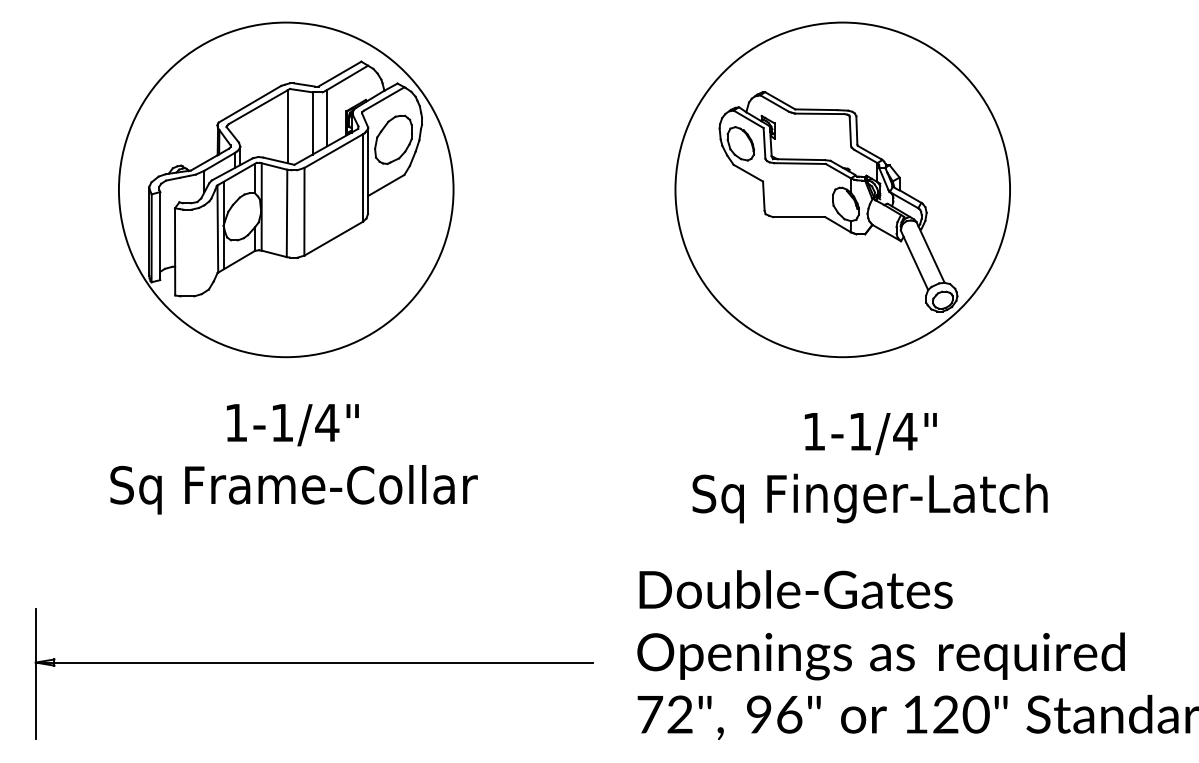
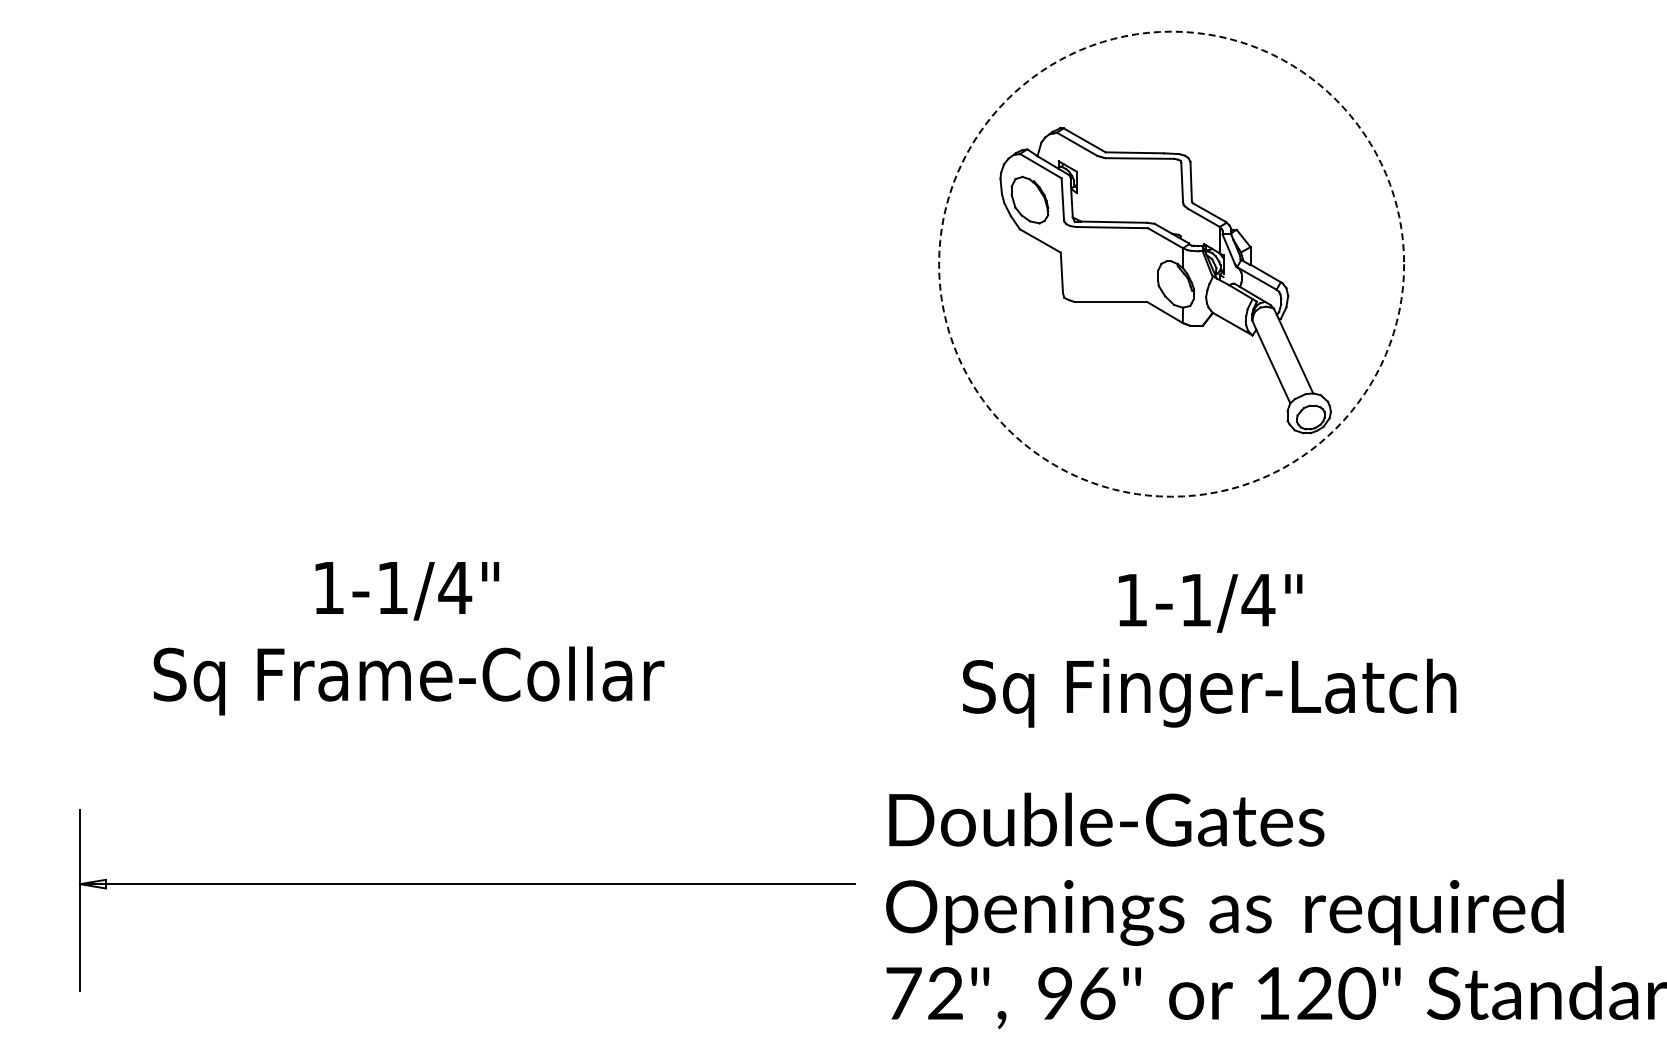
part: (285, 189) -> (397, 263), removed
circle: (842, 189) -> (1171, 263), solid -> dashed
part: (314, 662) -> (467, 884), moved

